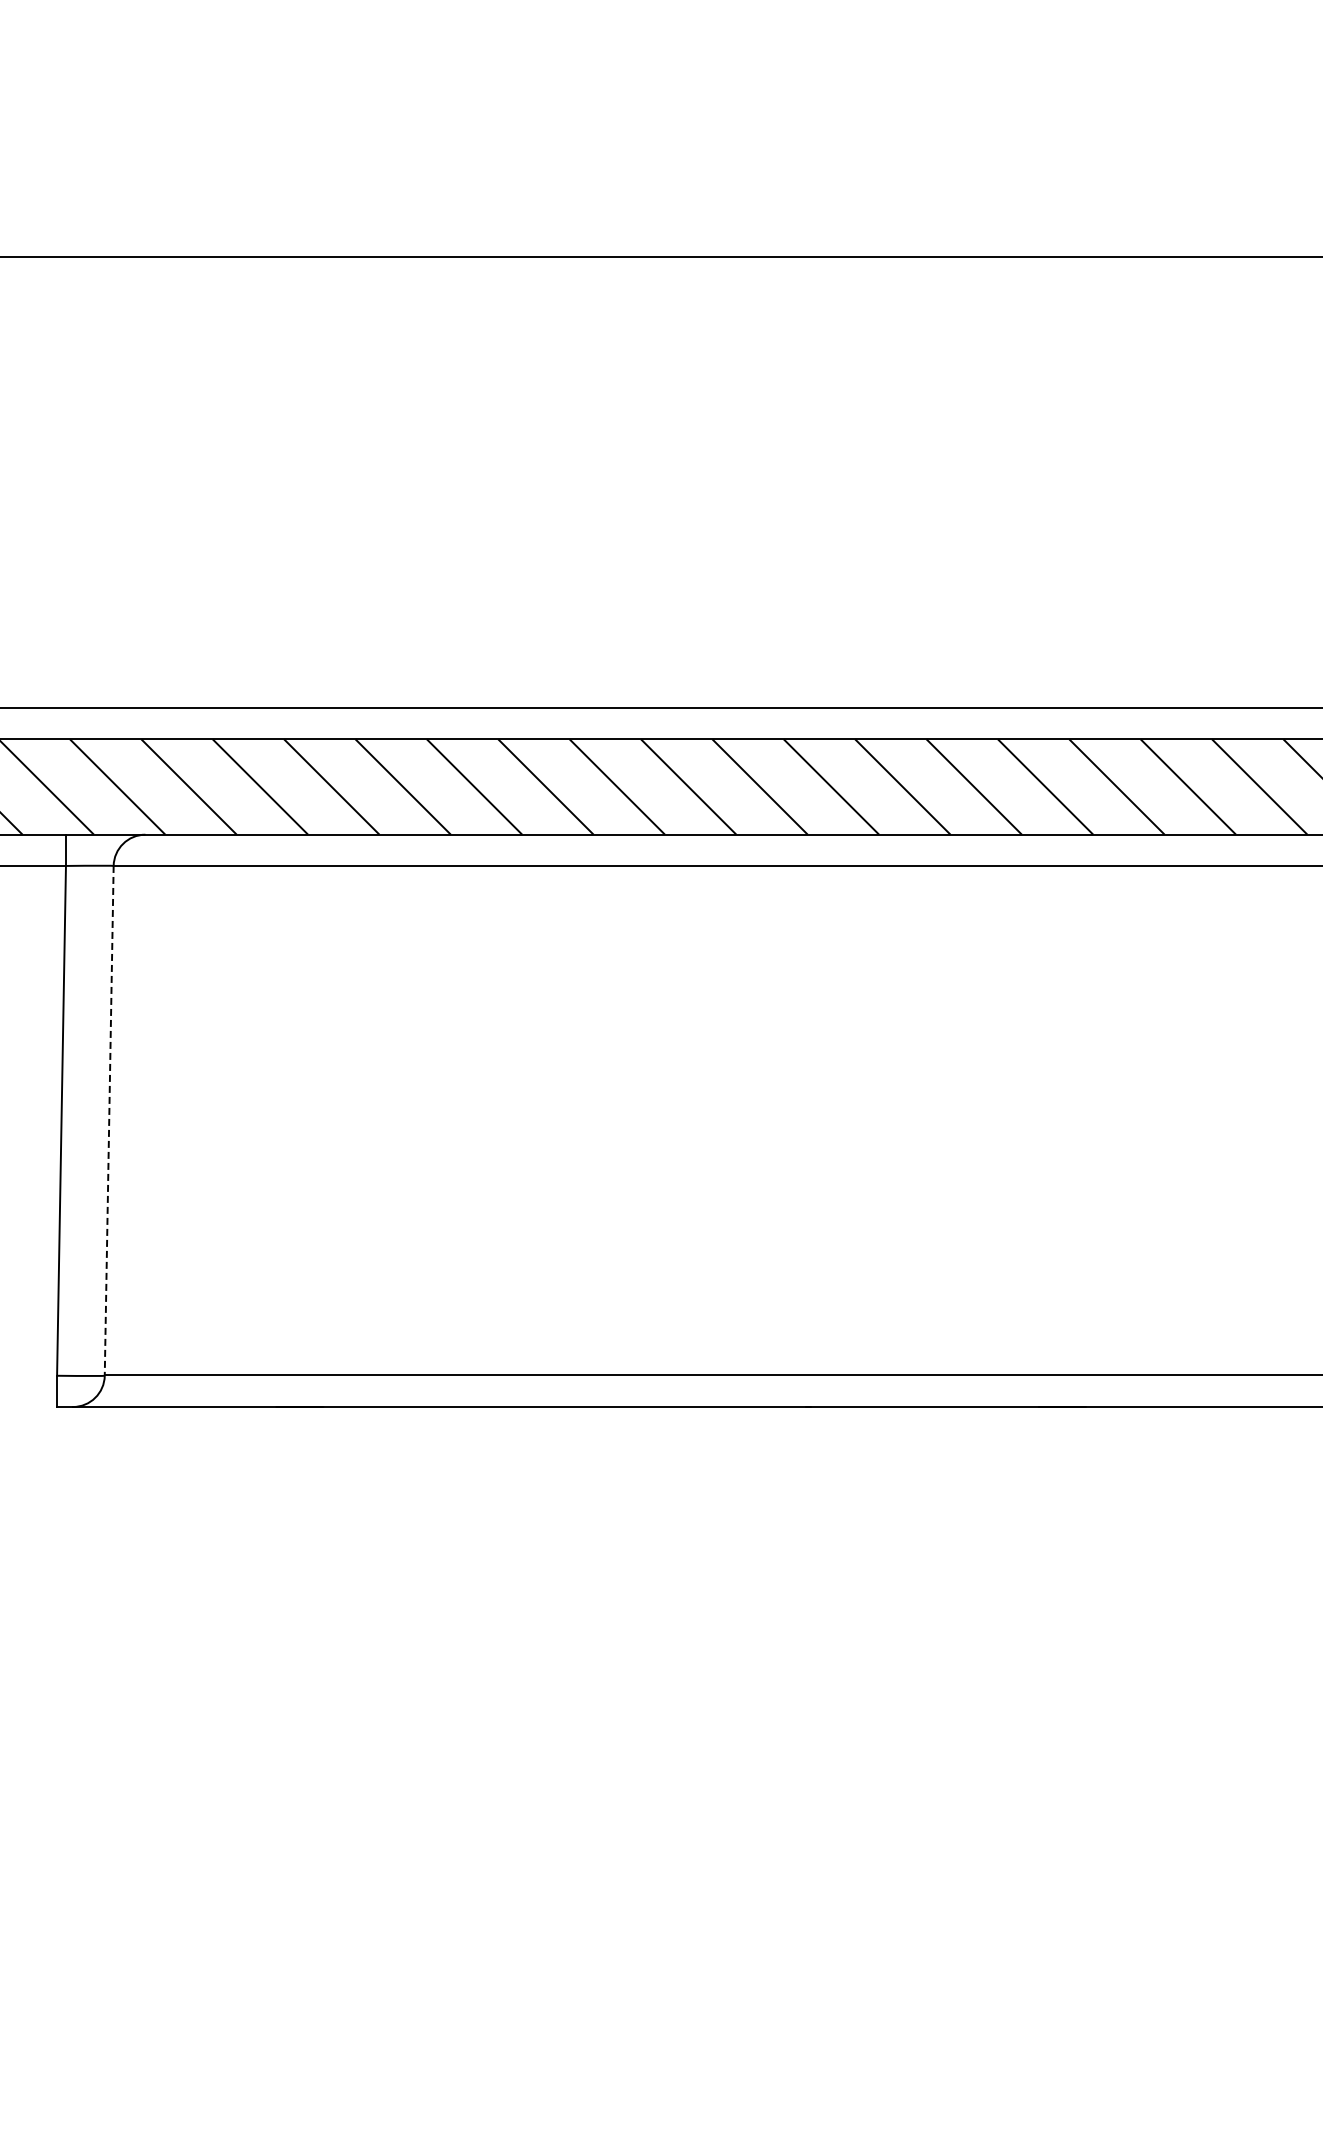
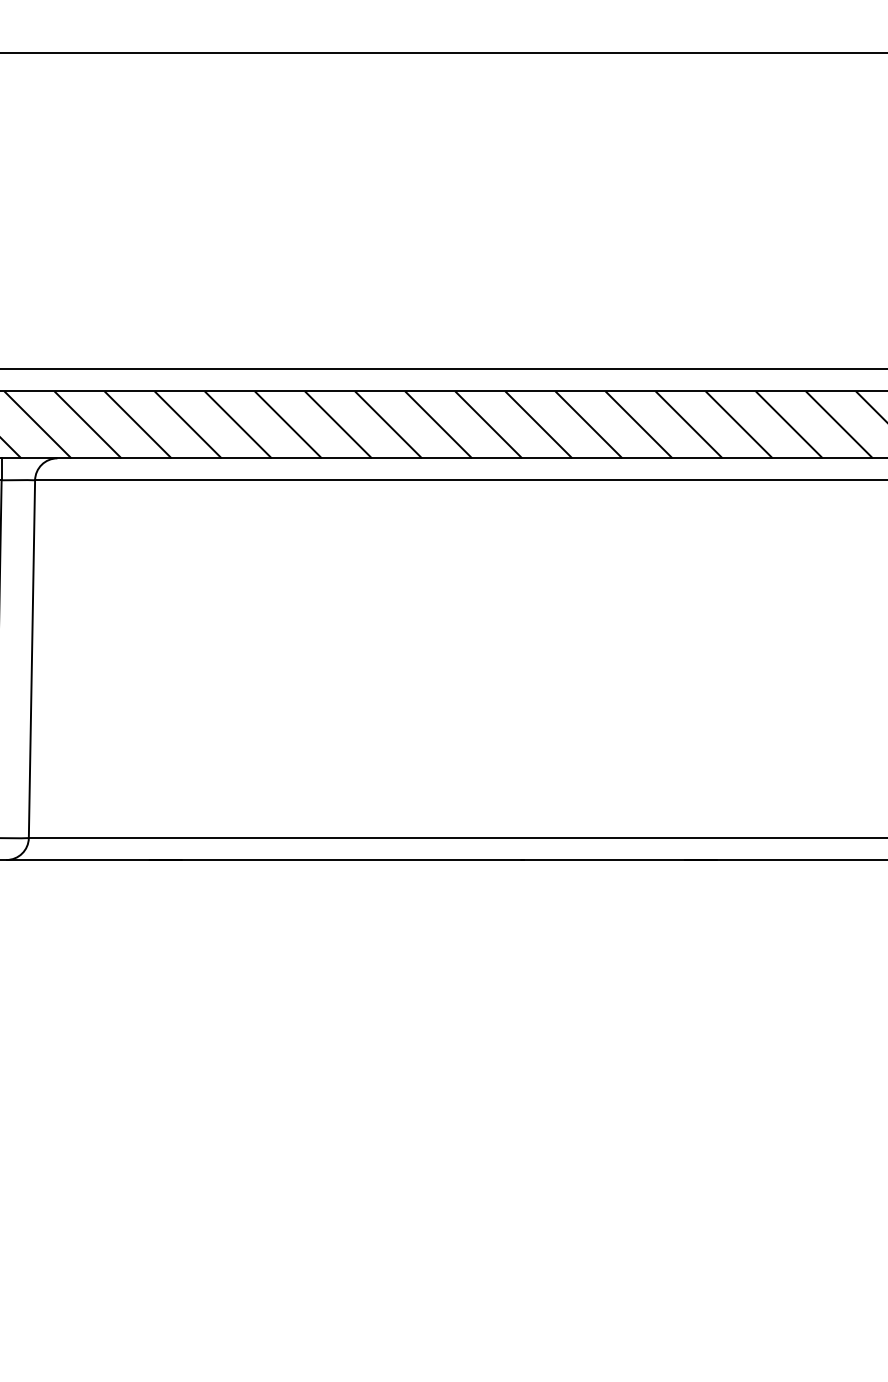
line: (109, 1120) -> (32, 658), dashed -> solid

